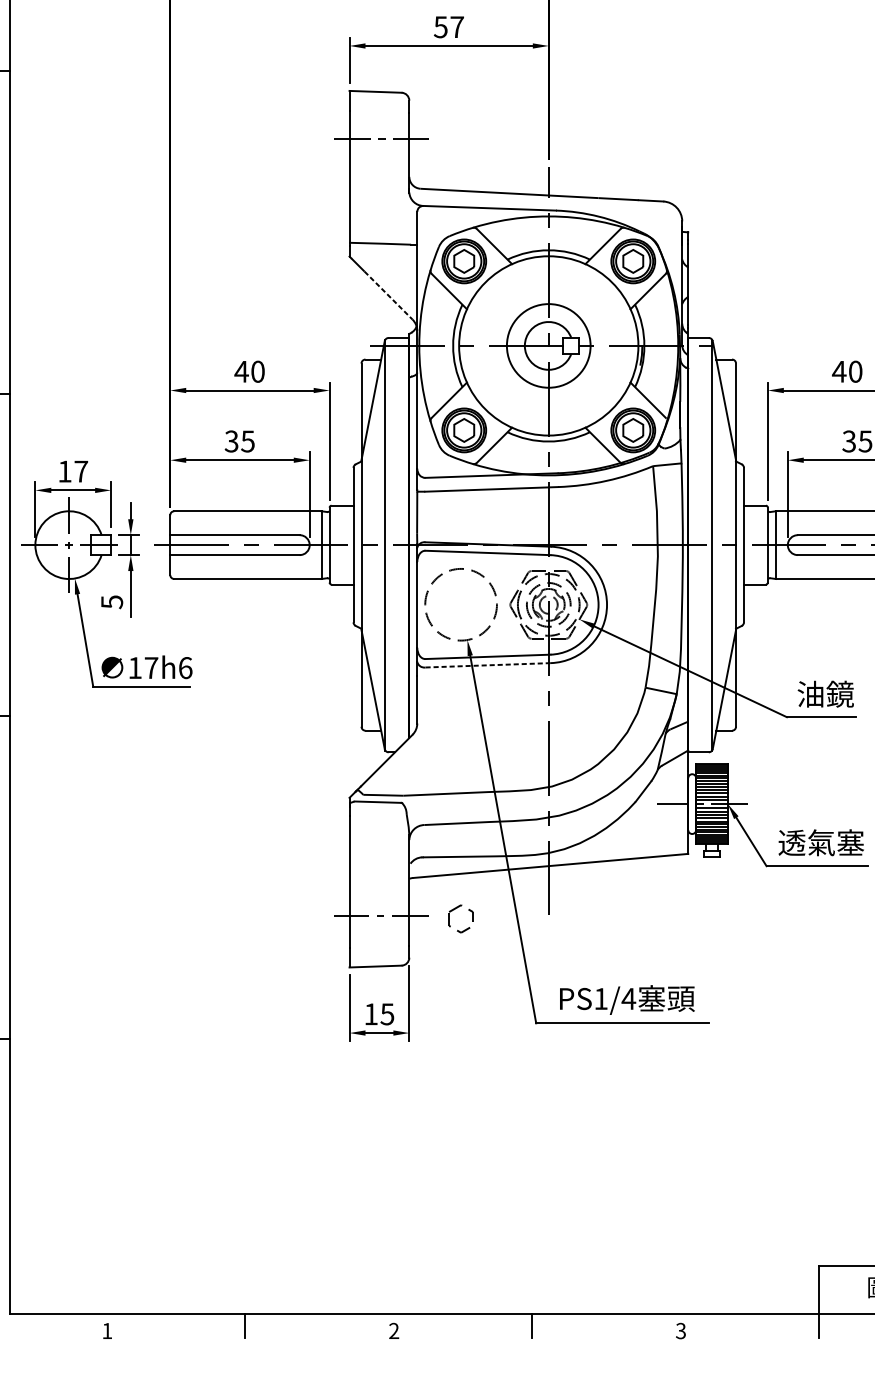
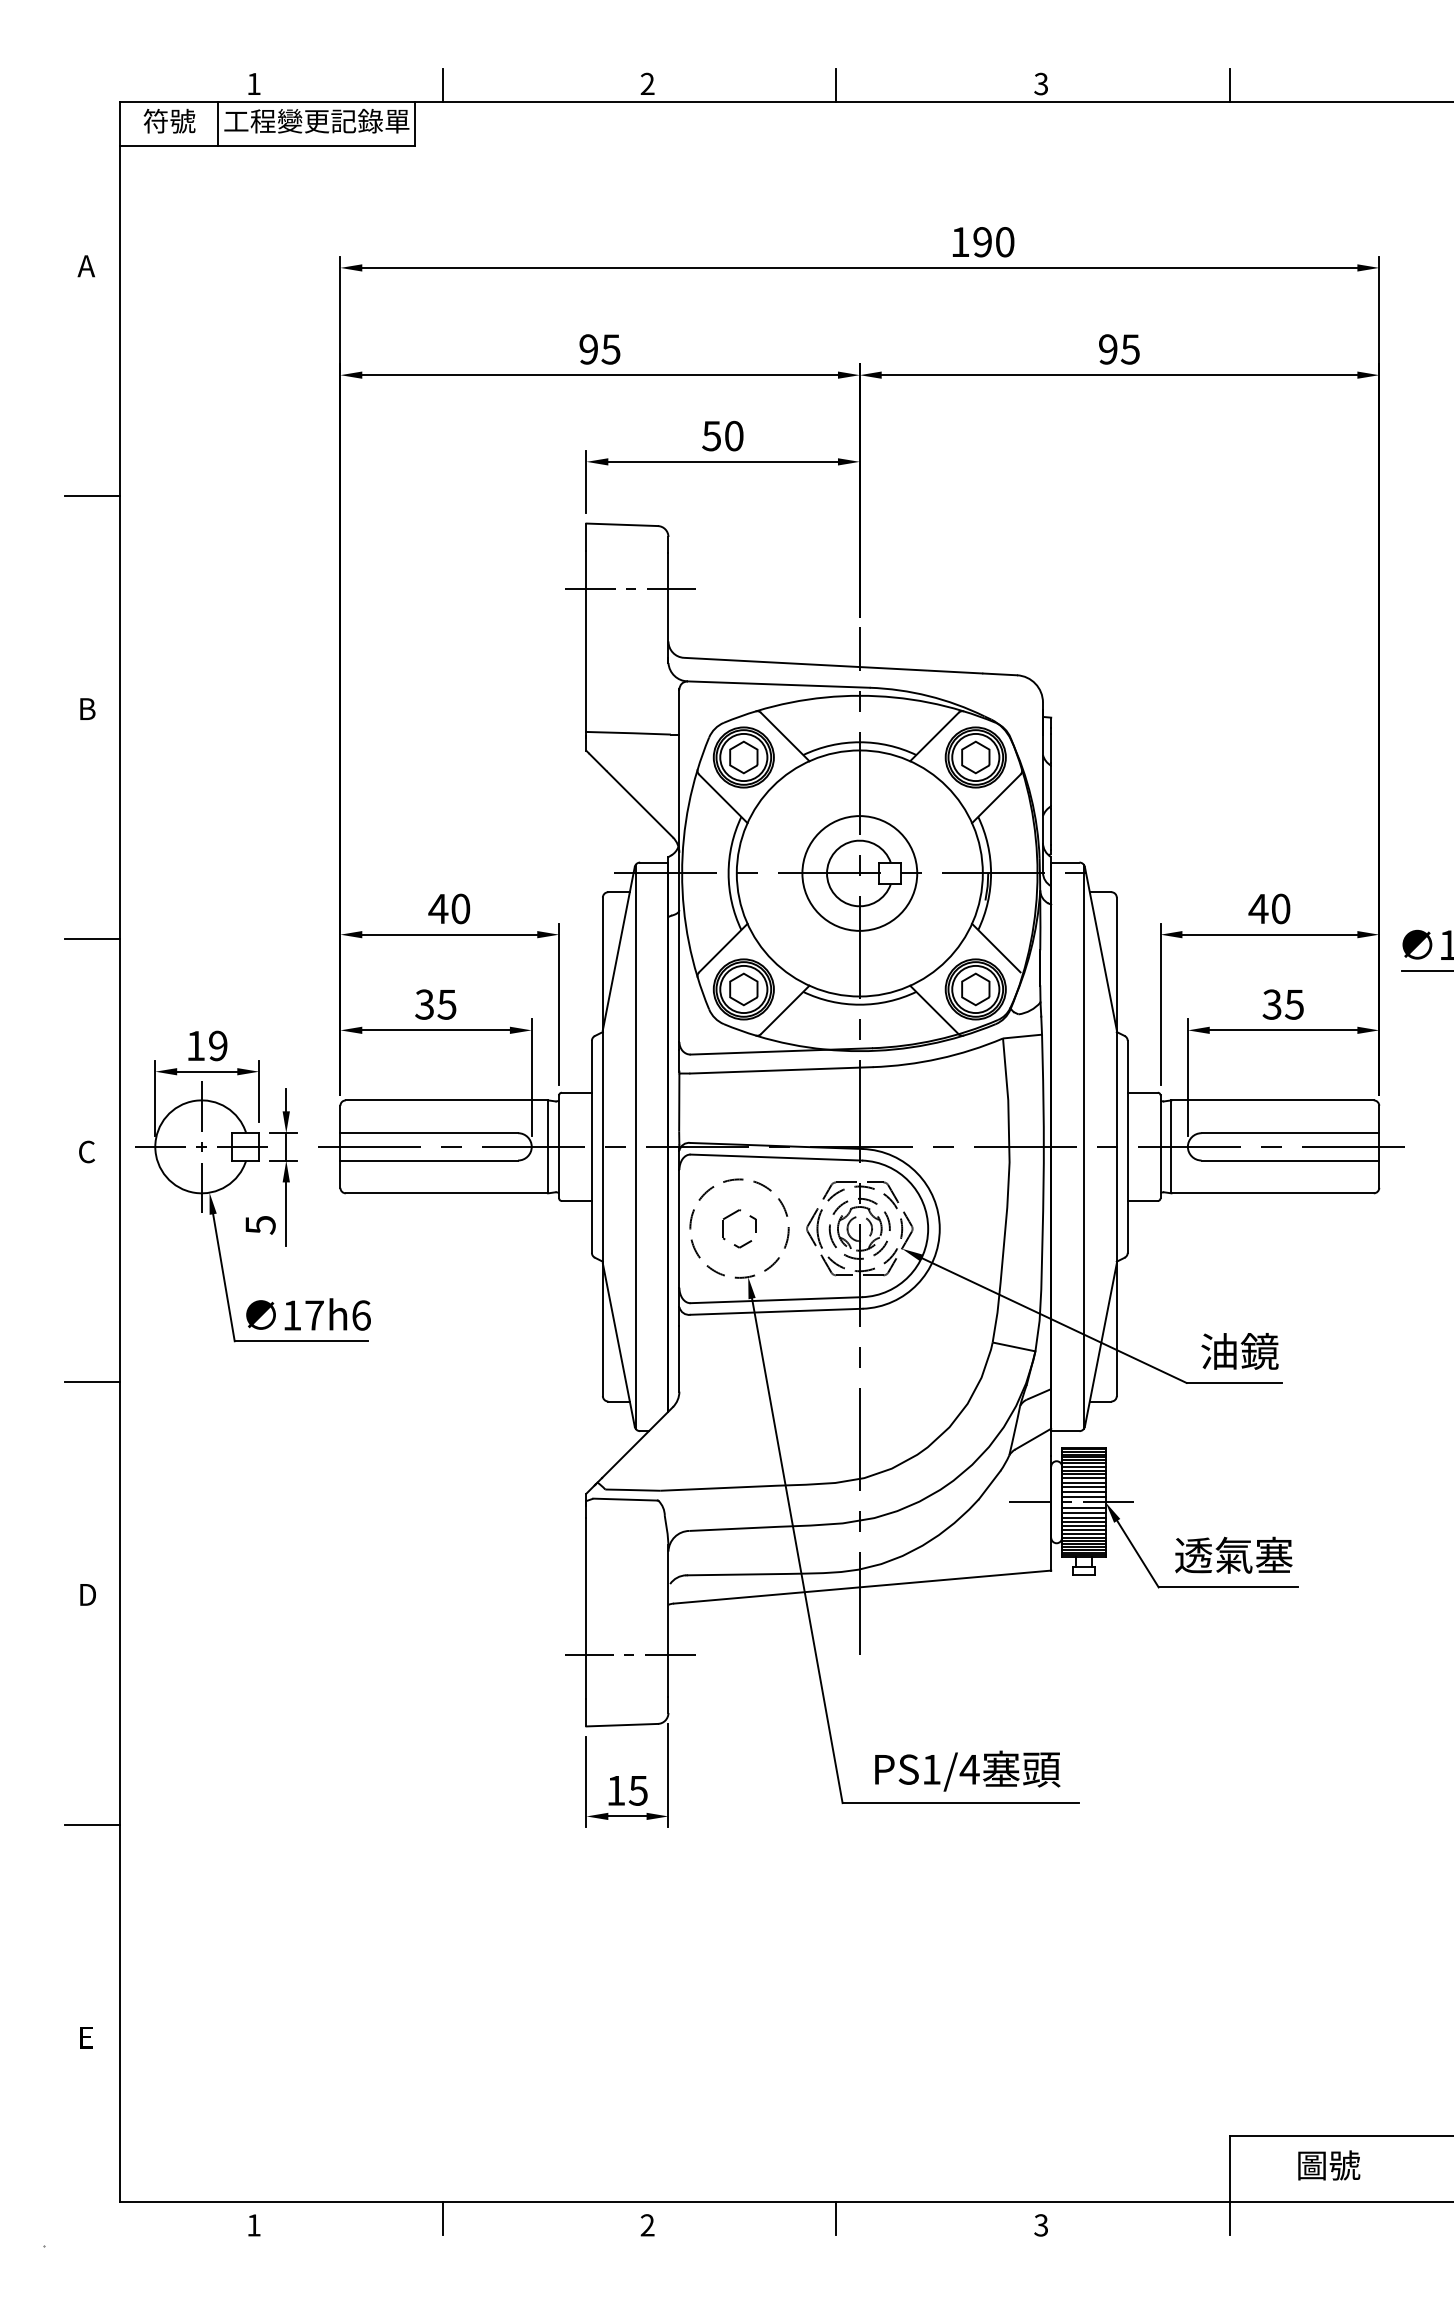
text: (457, 26) -> (734, 435), 57 -> 50
line: (388, 295) -> (640, 804), dashed -> solid
text: (81, 471) -> (218, 1045), 17 -> 19
line: (488, 665) -> (776, 1311), dashed -> solid
part: (455, 909) -> (732, 1215), moved

